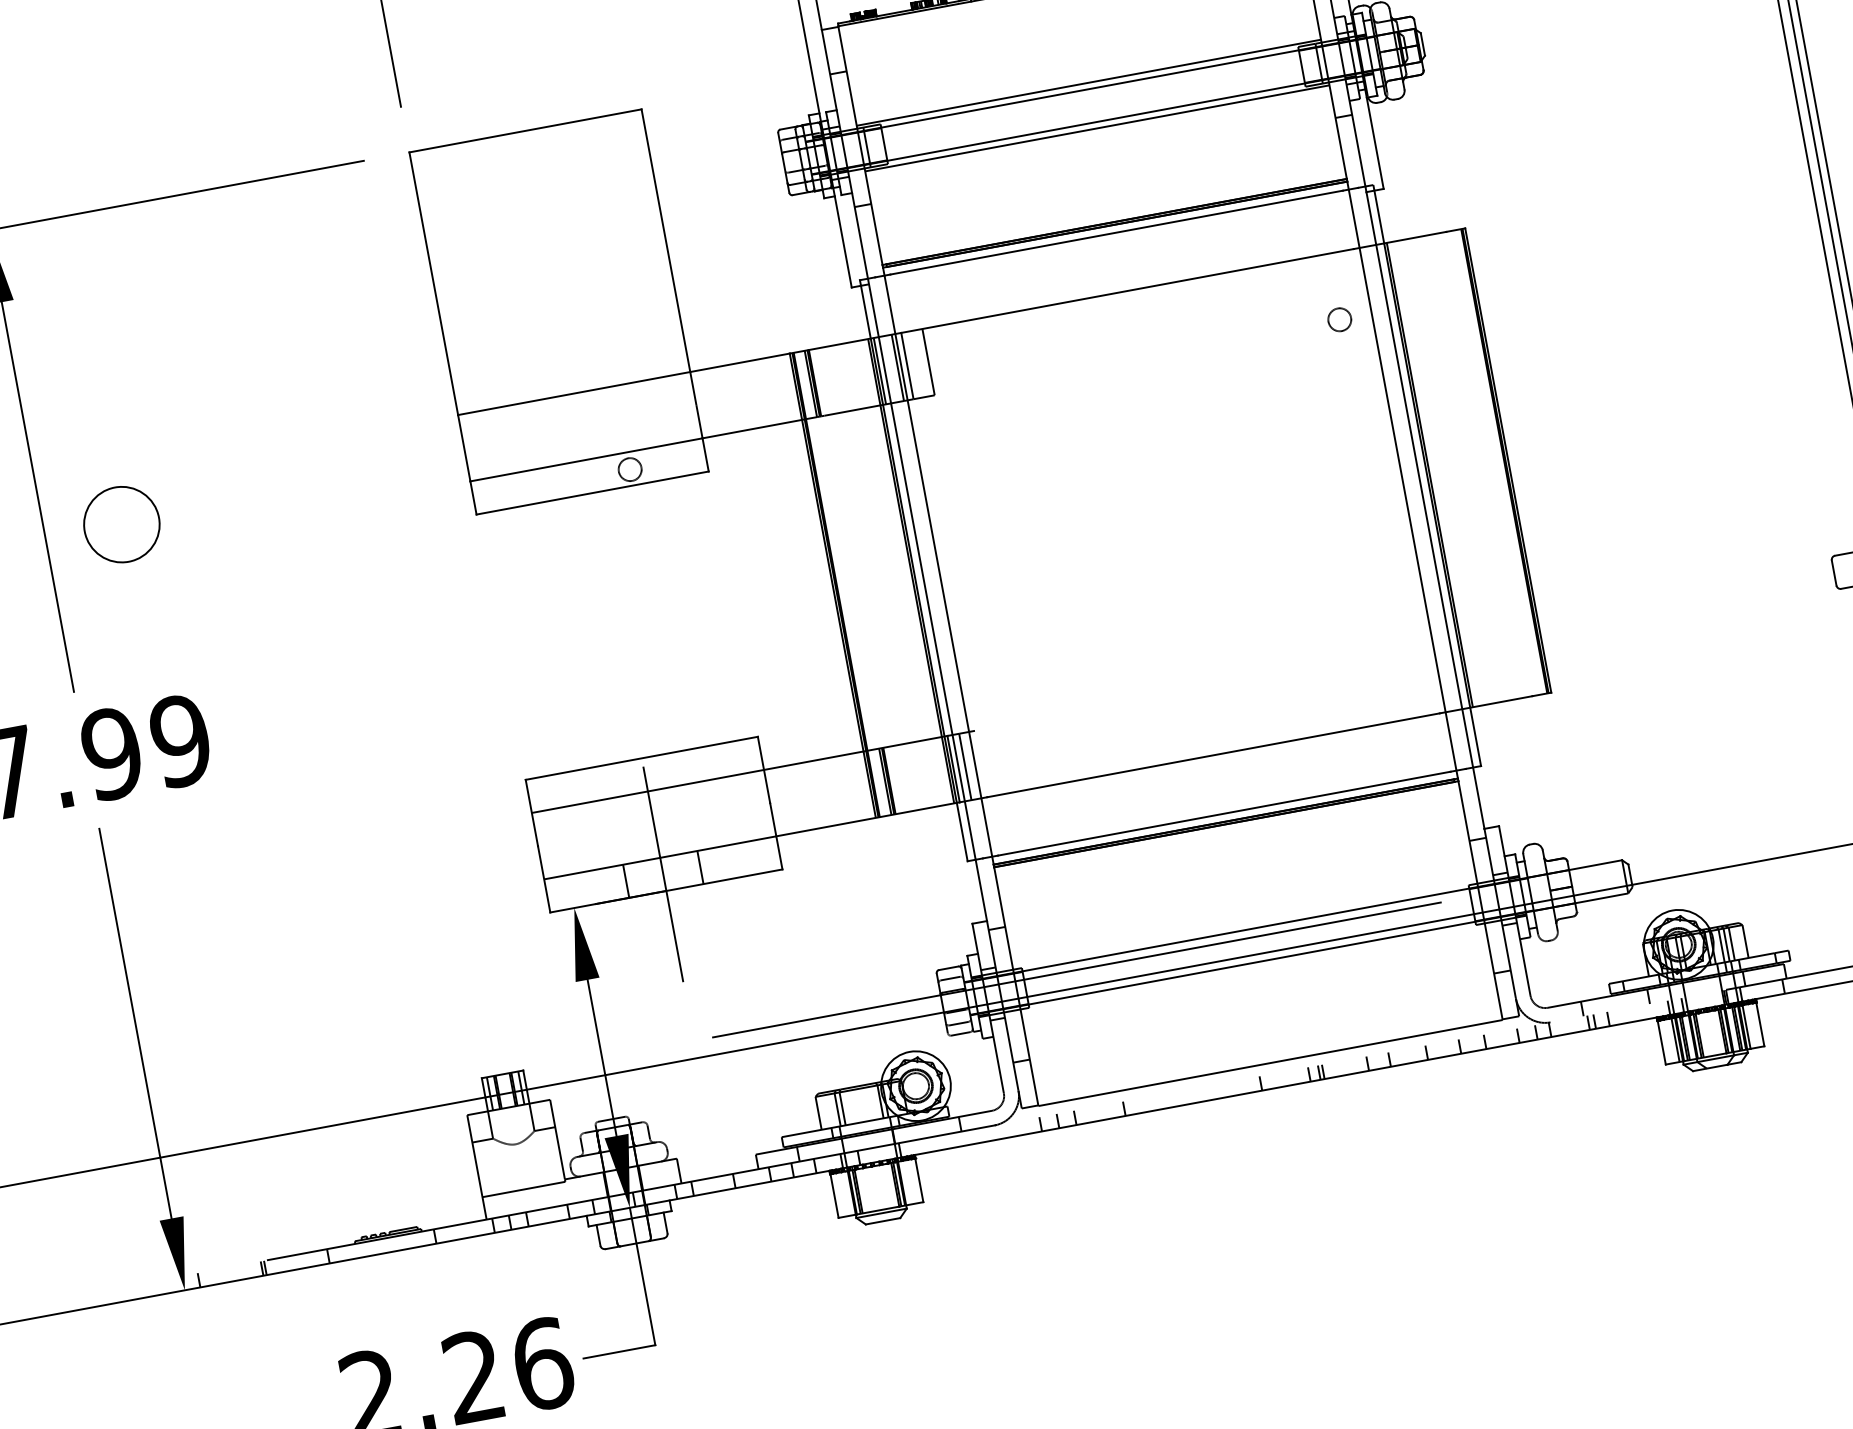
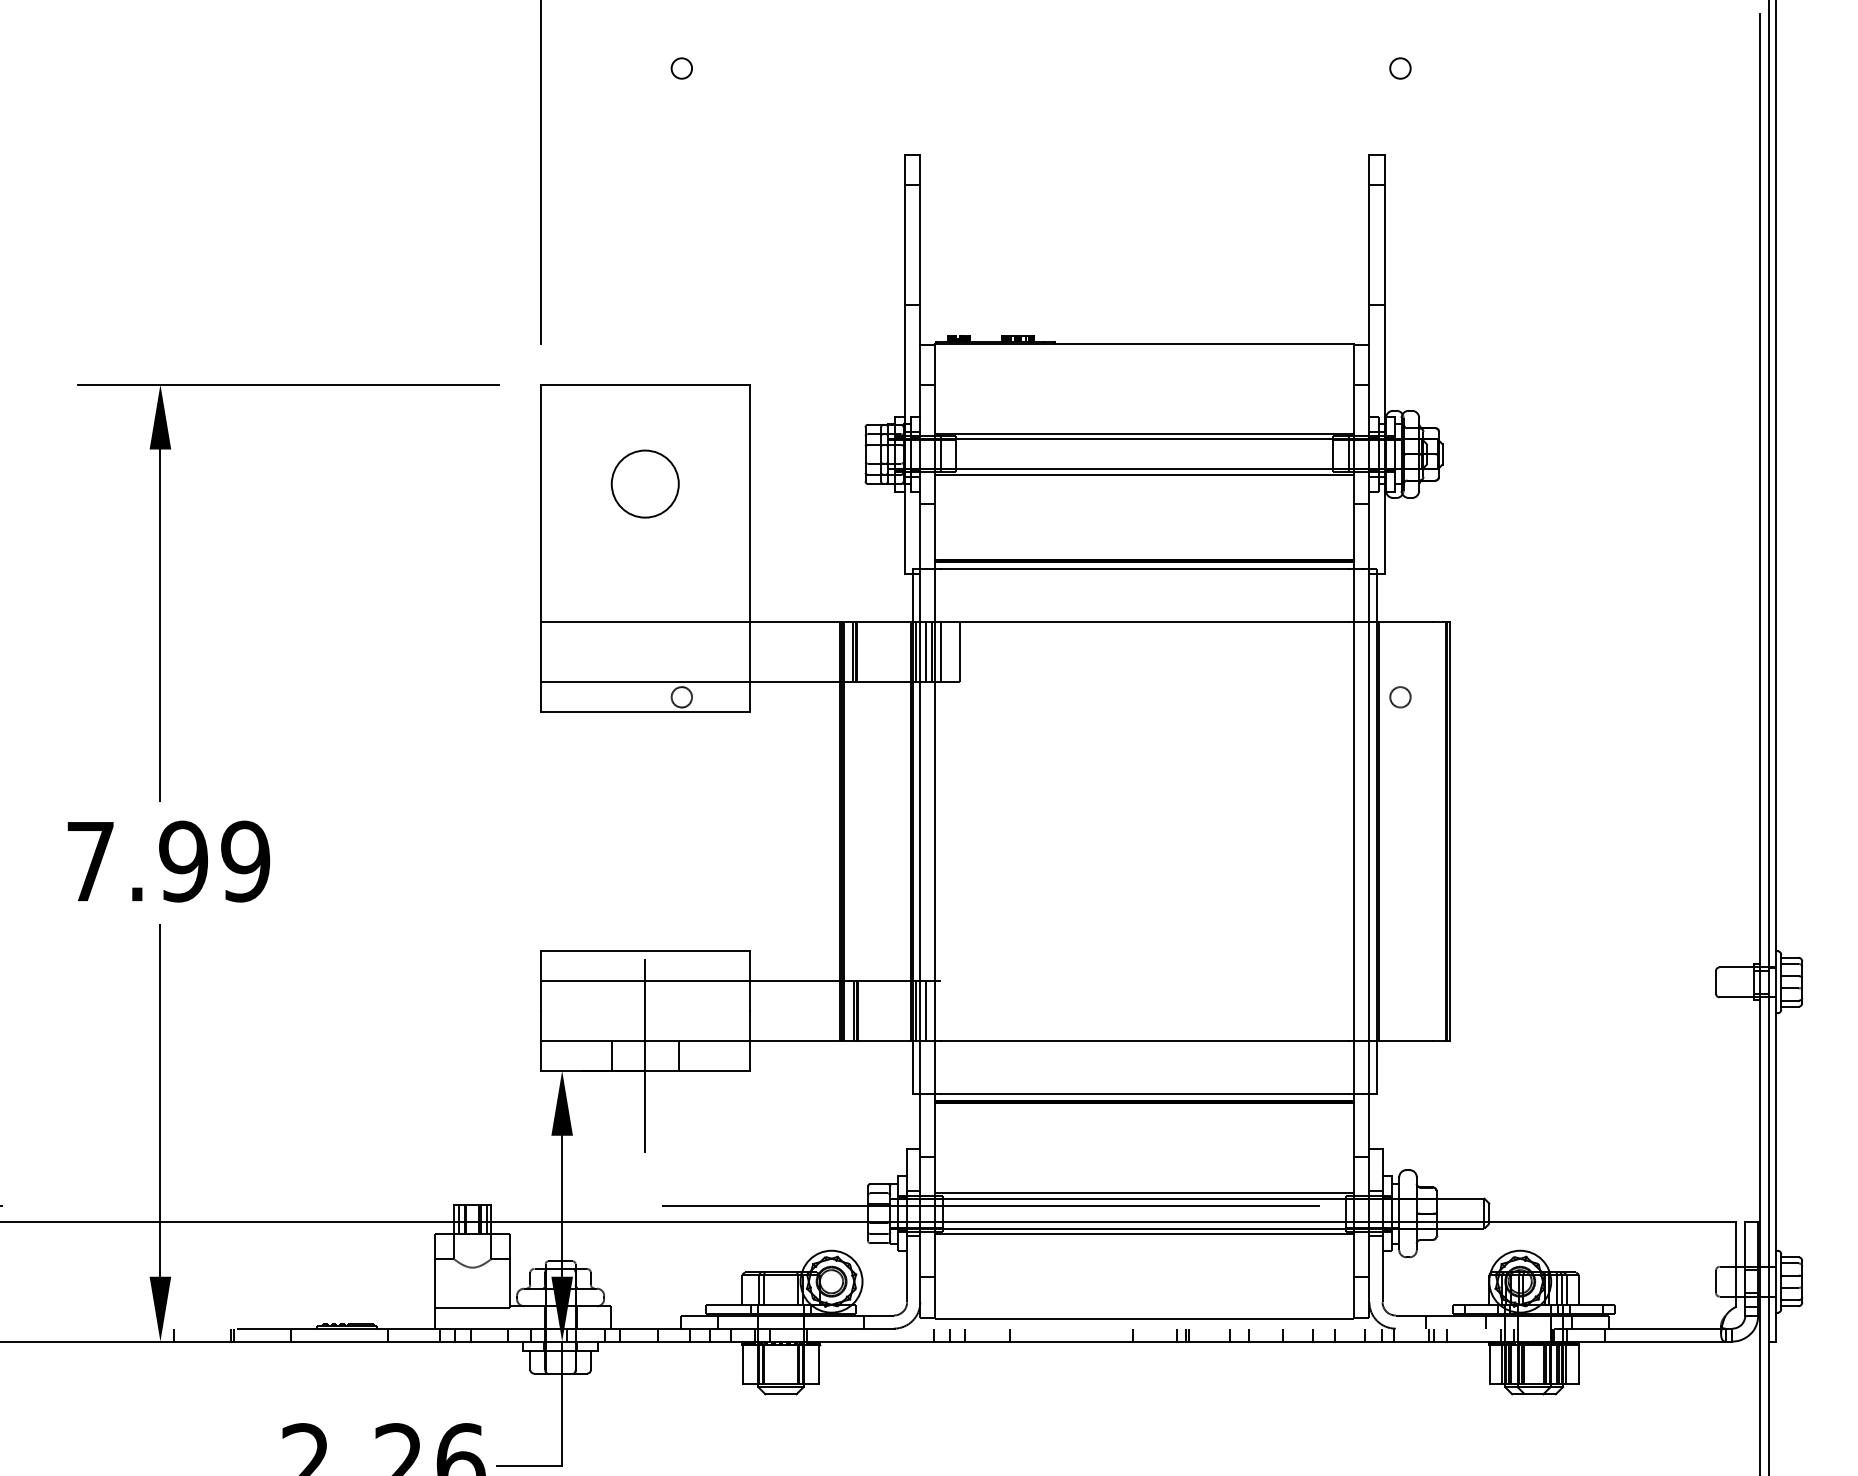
circle: (1339, 319) -> (1400, 697), moved
line: (891, 368) -> (926, 651), added
circle: (120, 524) -> (644, 483), moved
line: (1244, 924) -> (1144, 1193), added
line: (1252, 969) -> (1144, 1234), added

